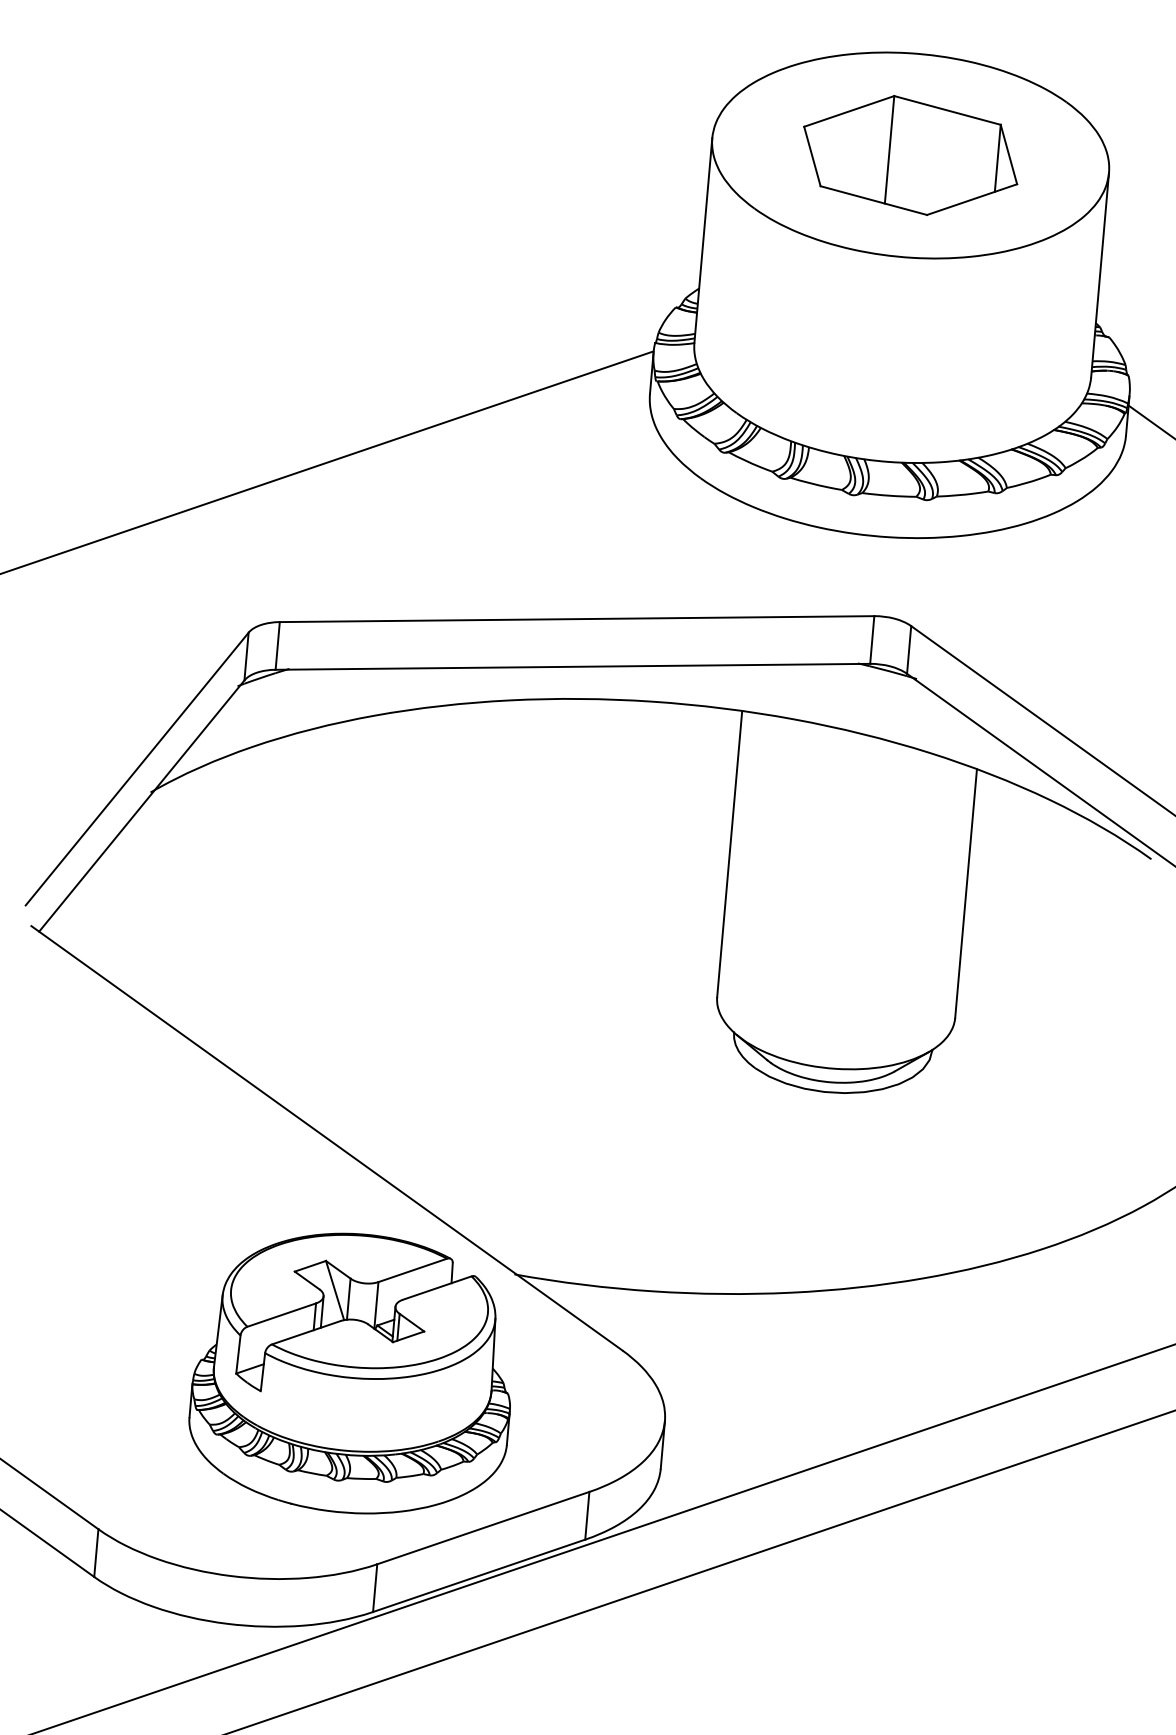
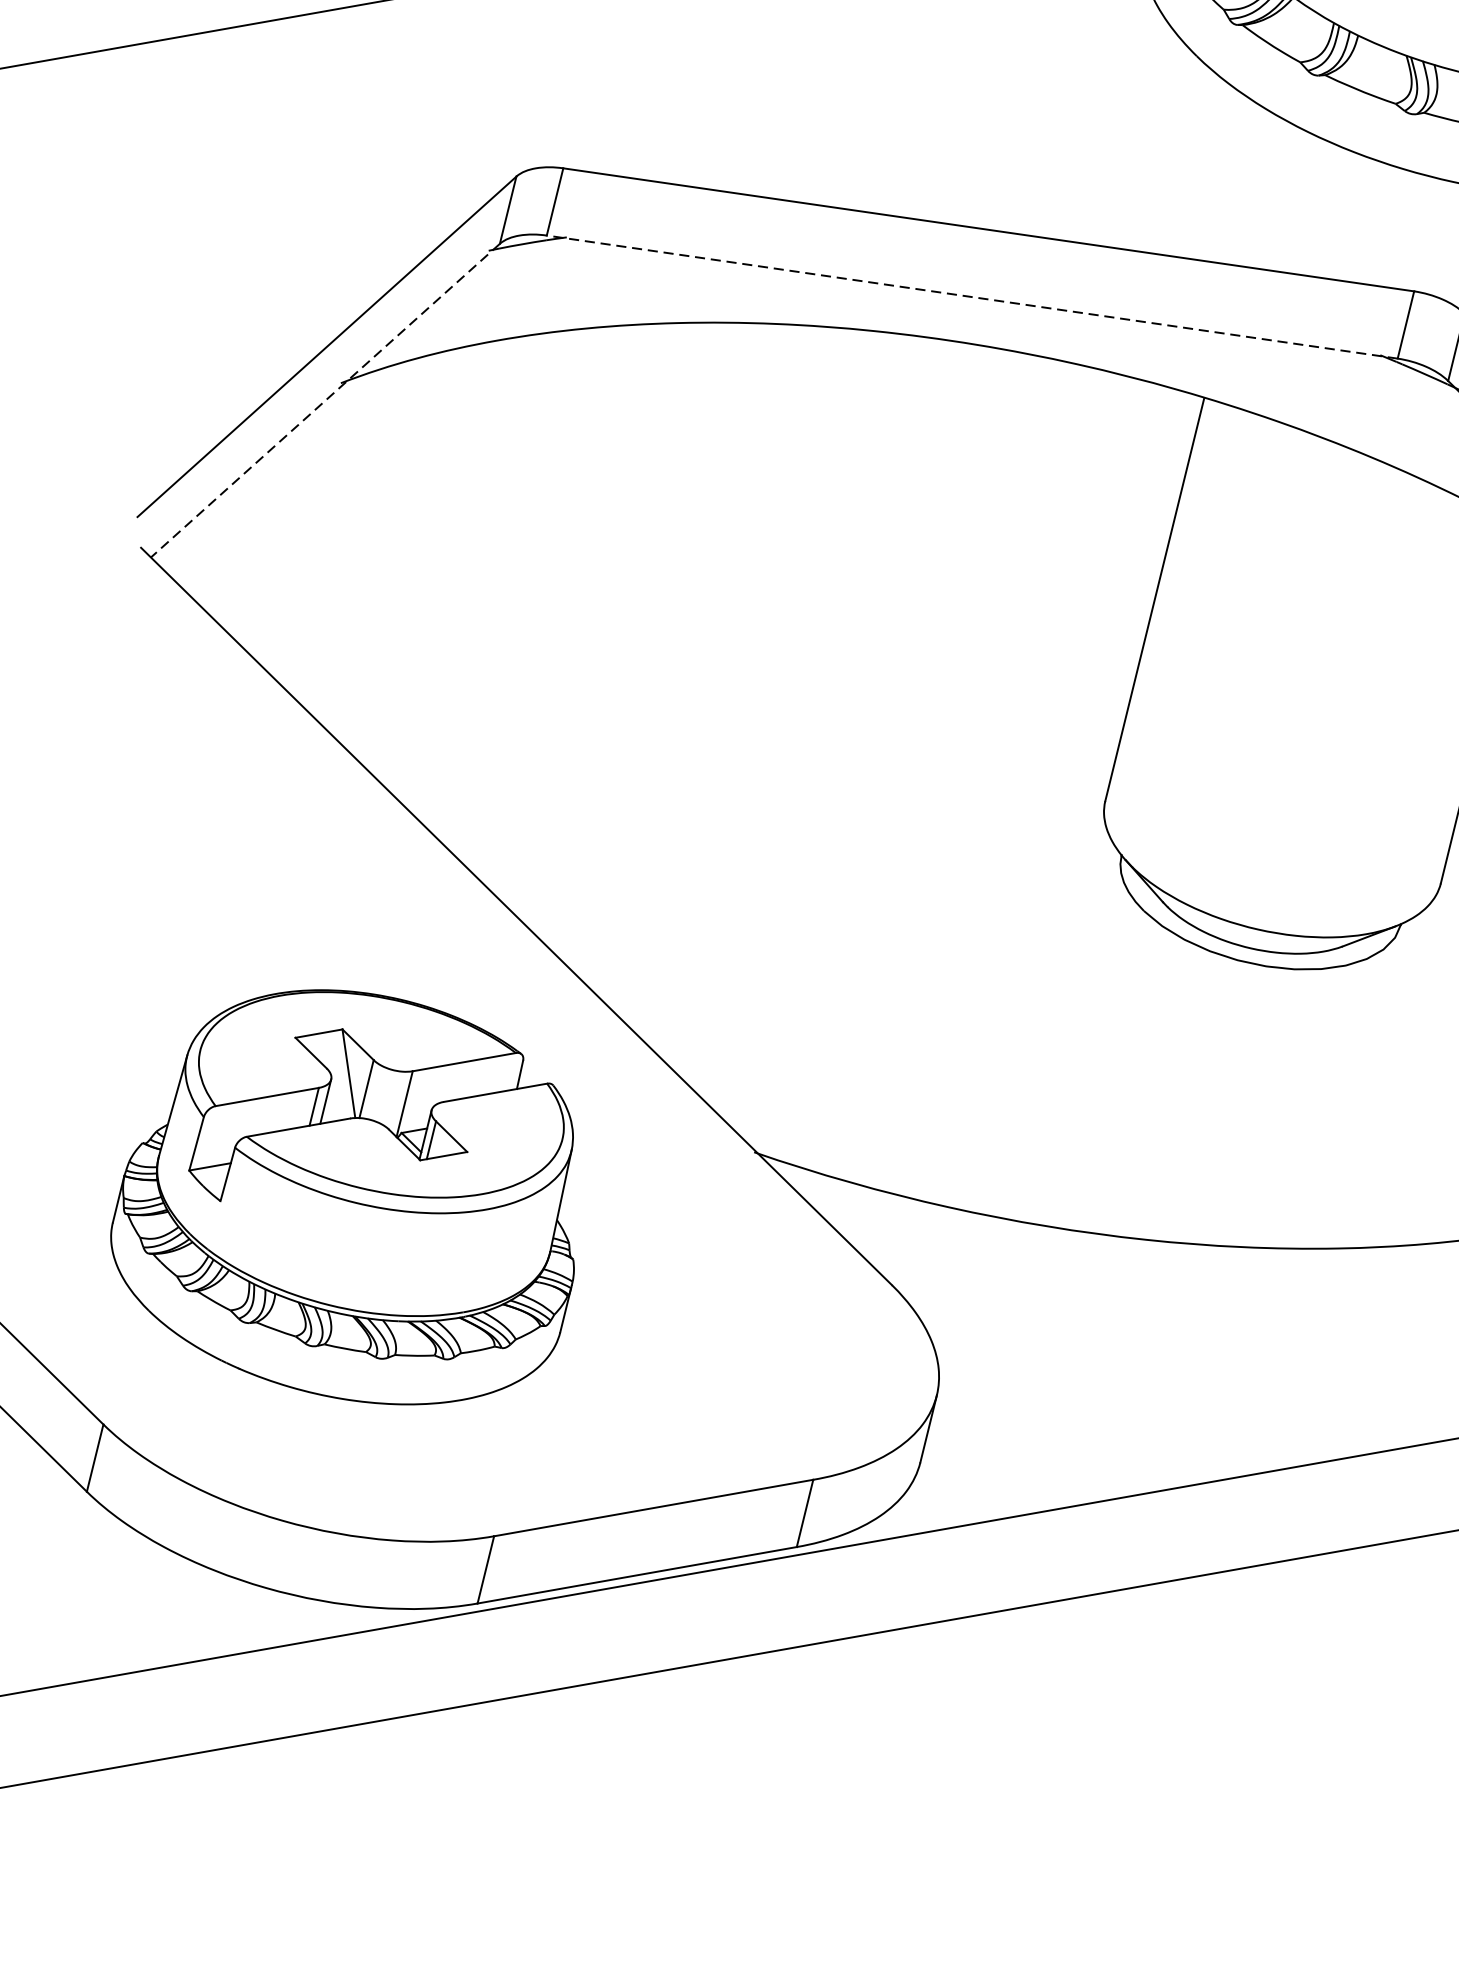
line: (572, 666) -> (971, 296), solid -> dashed
line: (141, 806) -> (324, 401), solid -> dashed
part: (349, 1373) -> (351, 1195), moved

